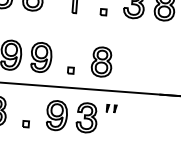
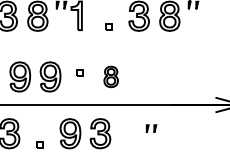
part: (101, 61) -> (110, 76), size x0.7
part: (70, 70) -> (79, 72), moved
part: (111, 108) -> (151, 128), moved

